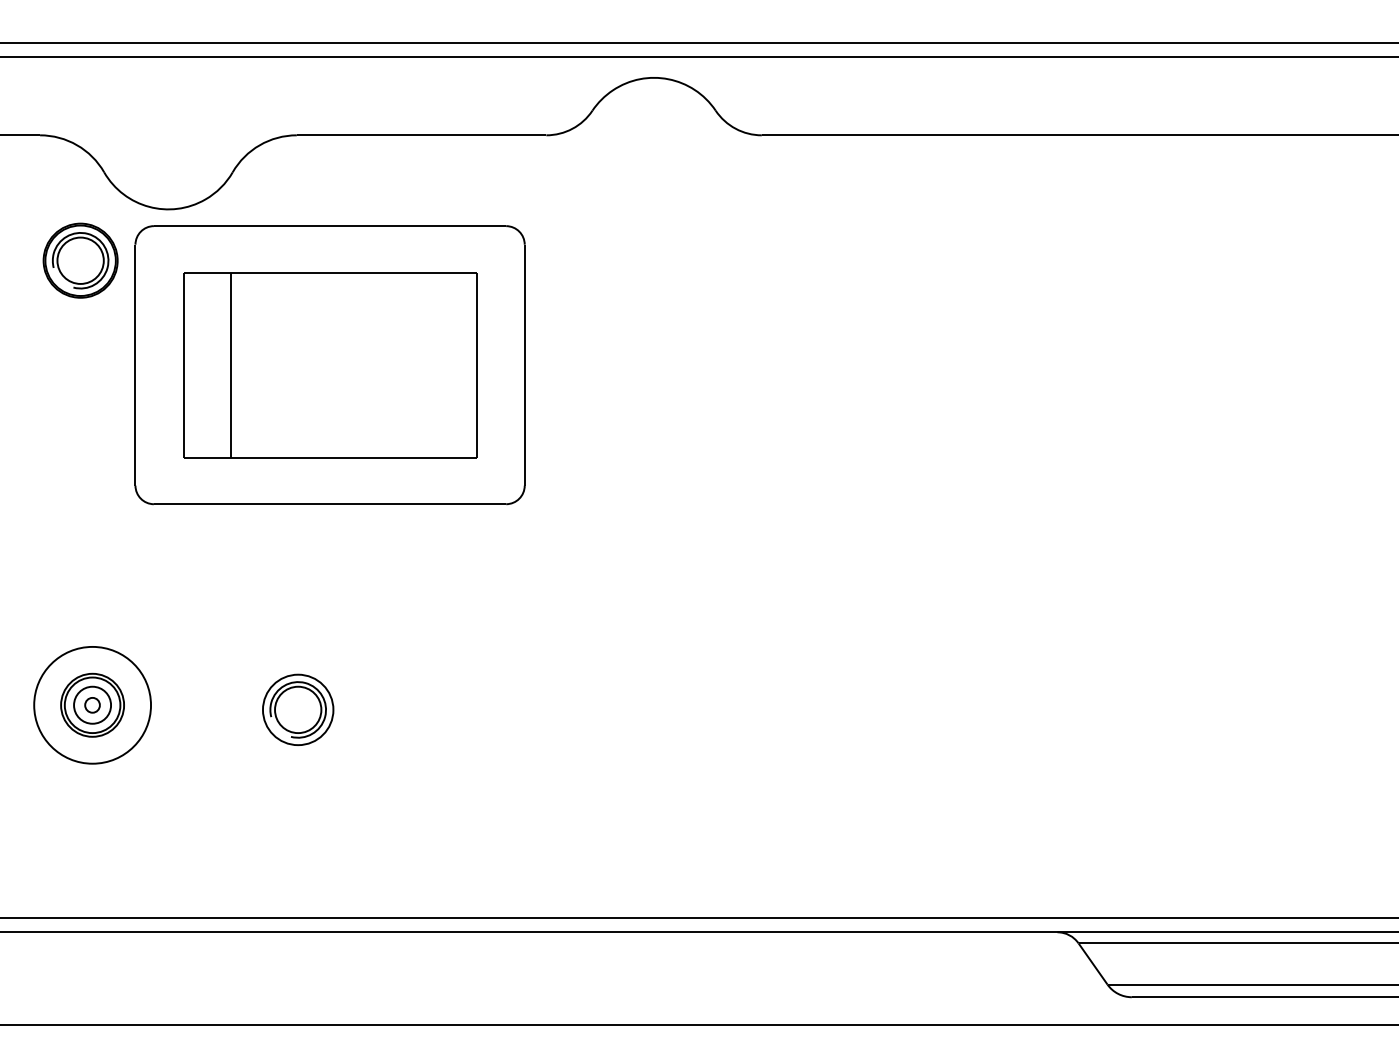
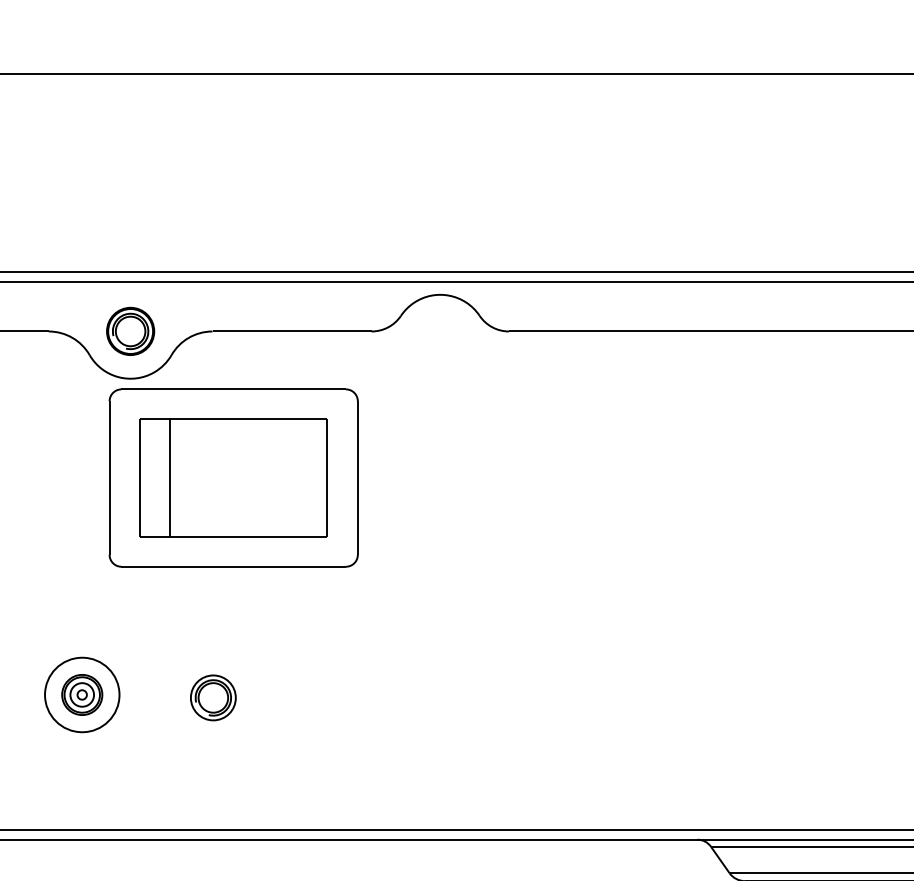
part: (80, 259) -> (130, 330), moved

